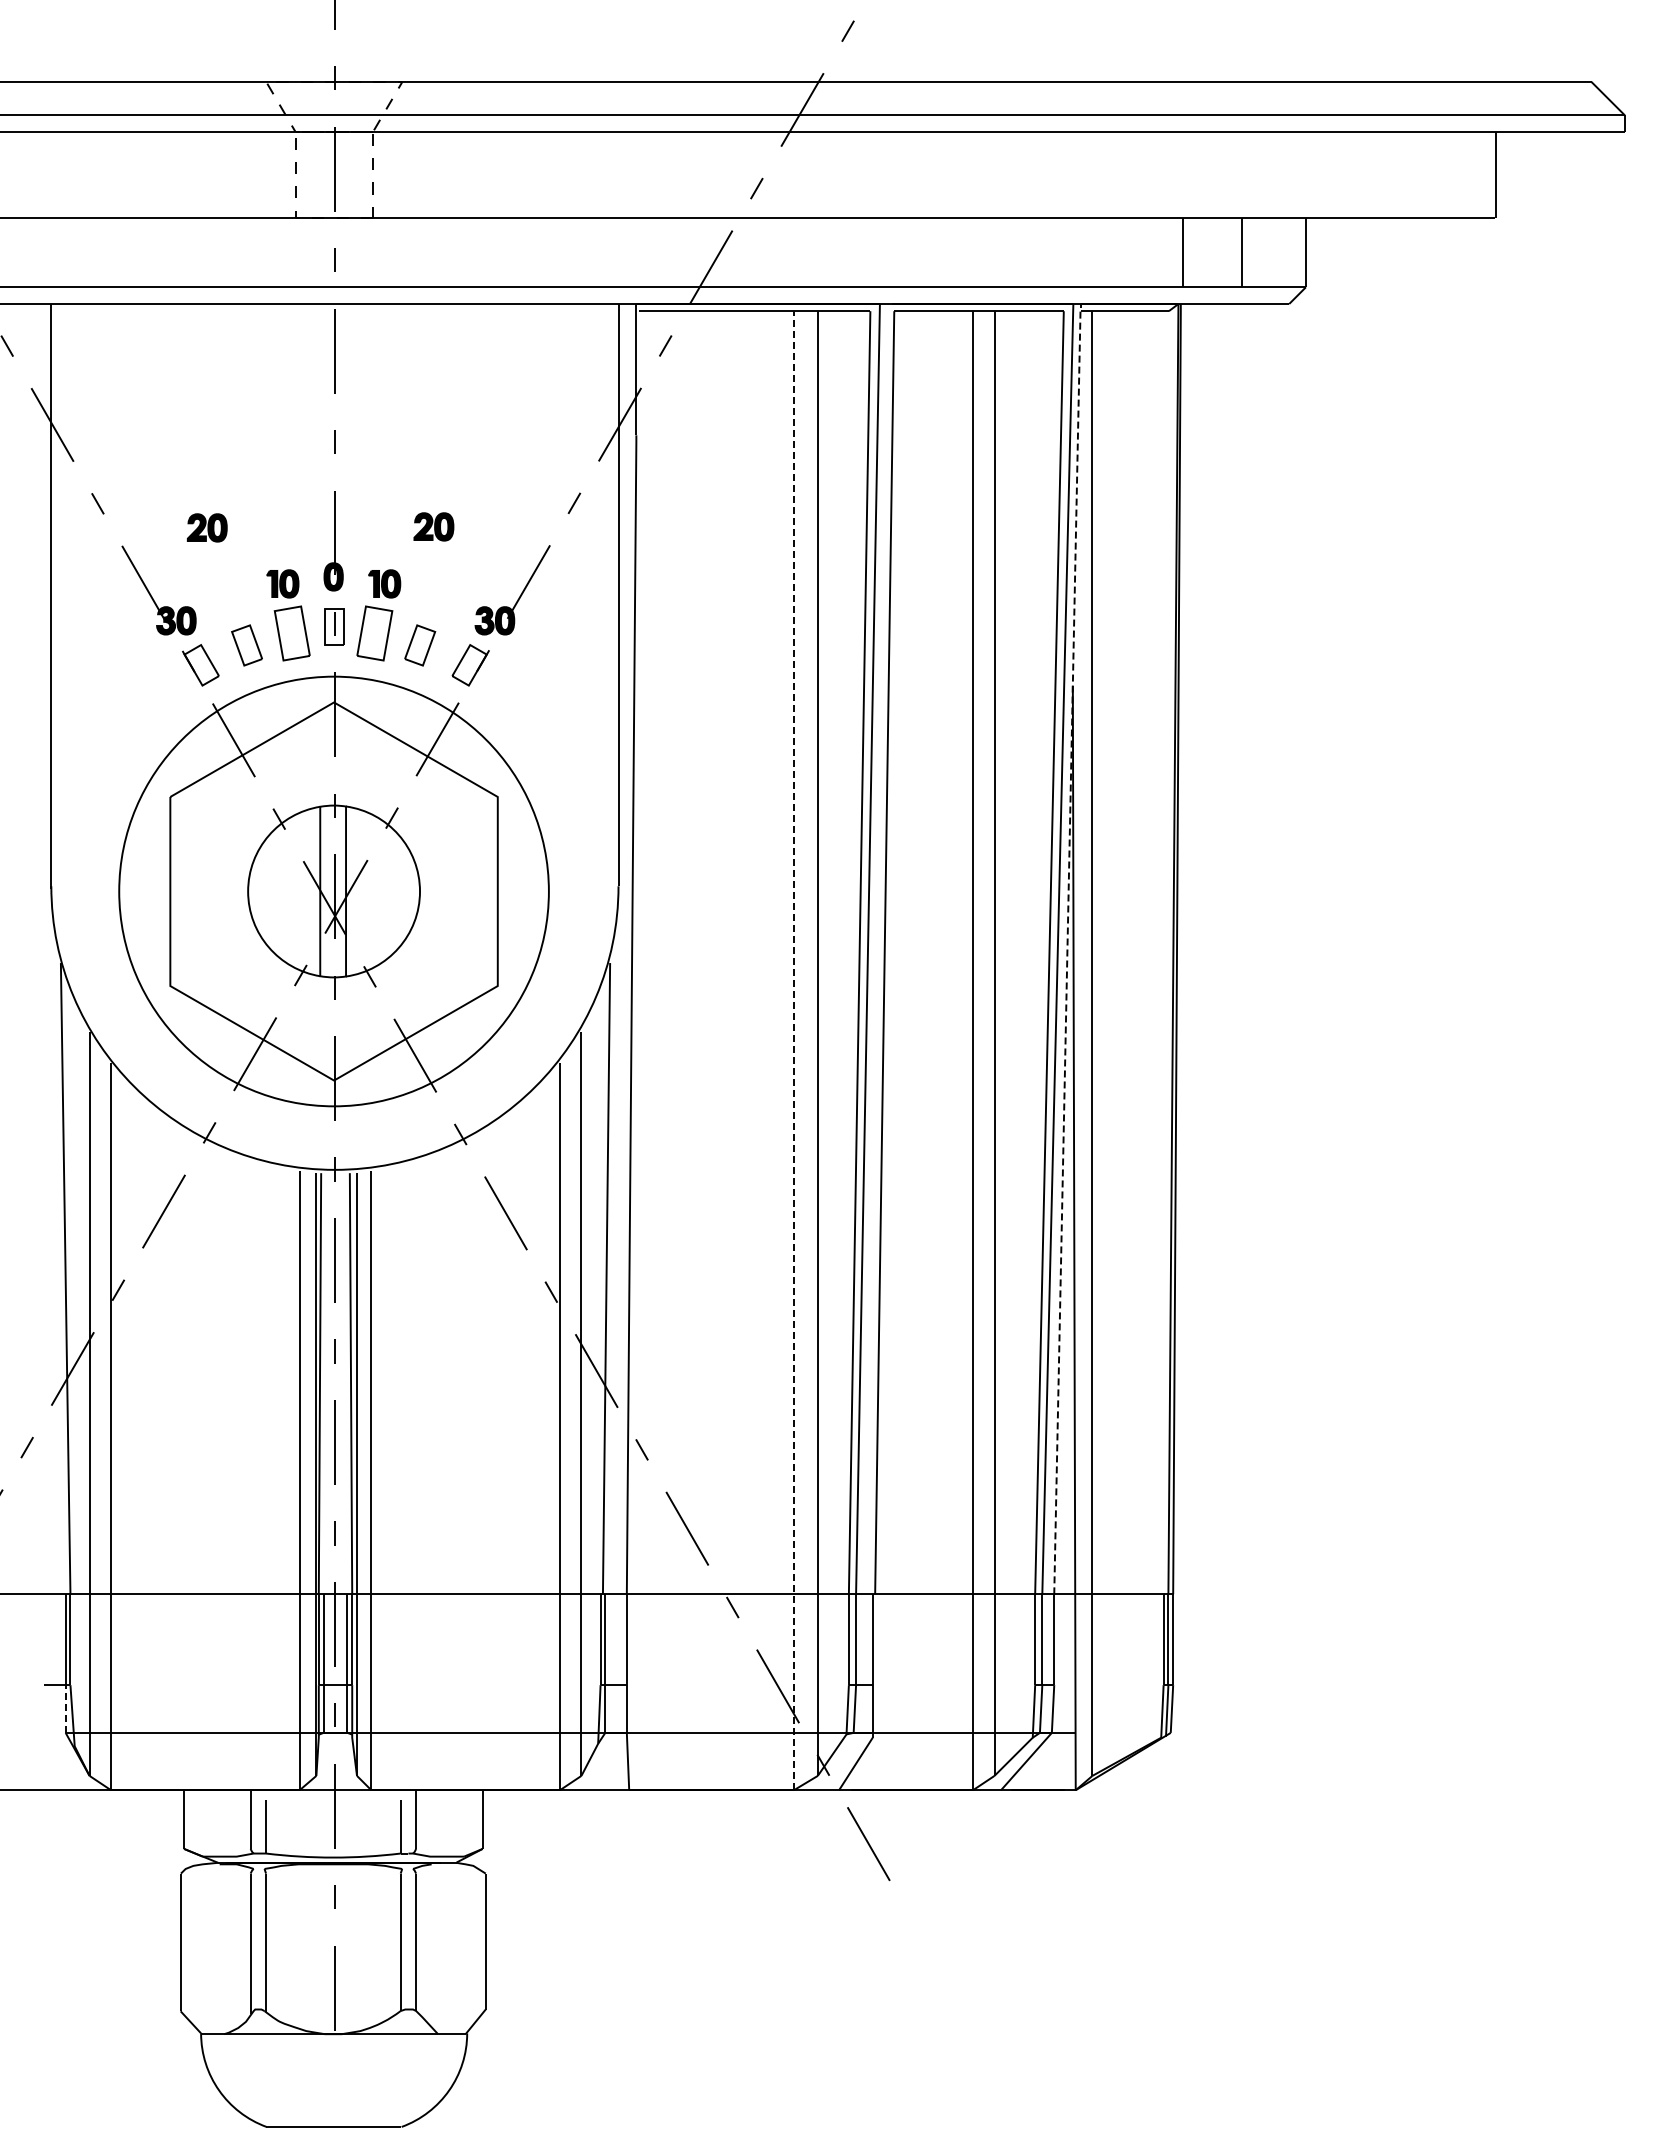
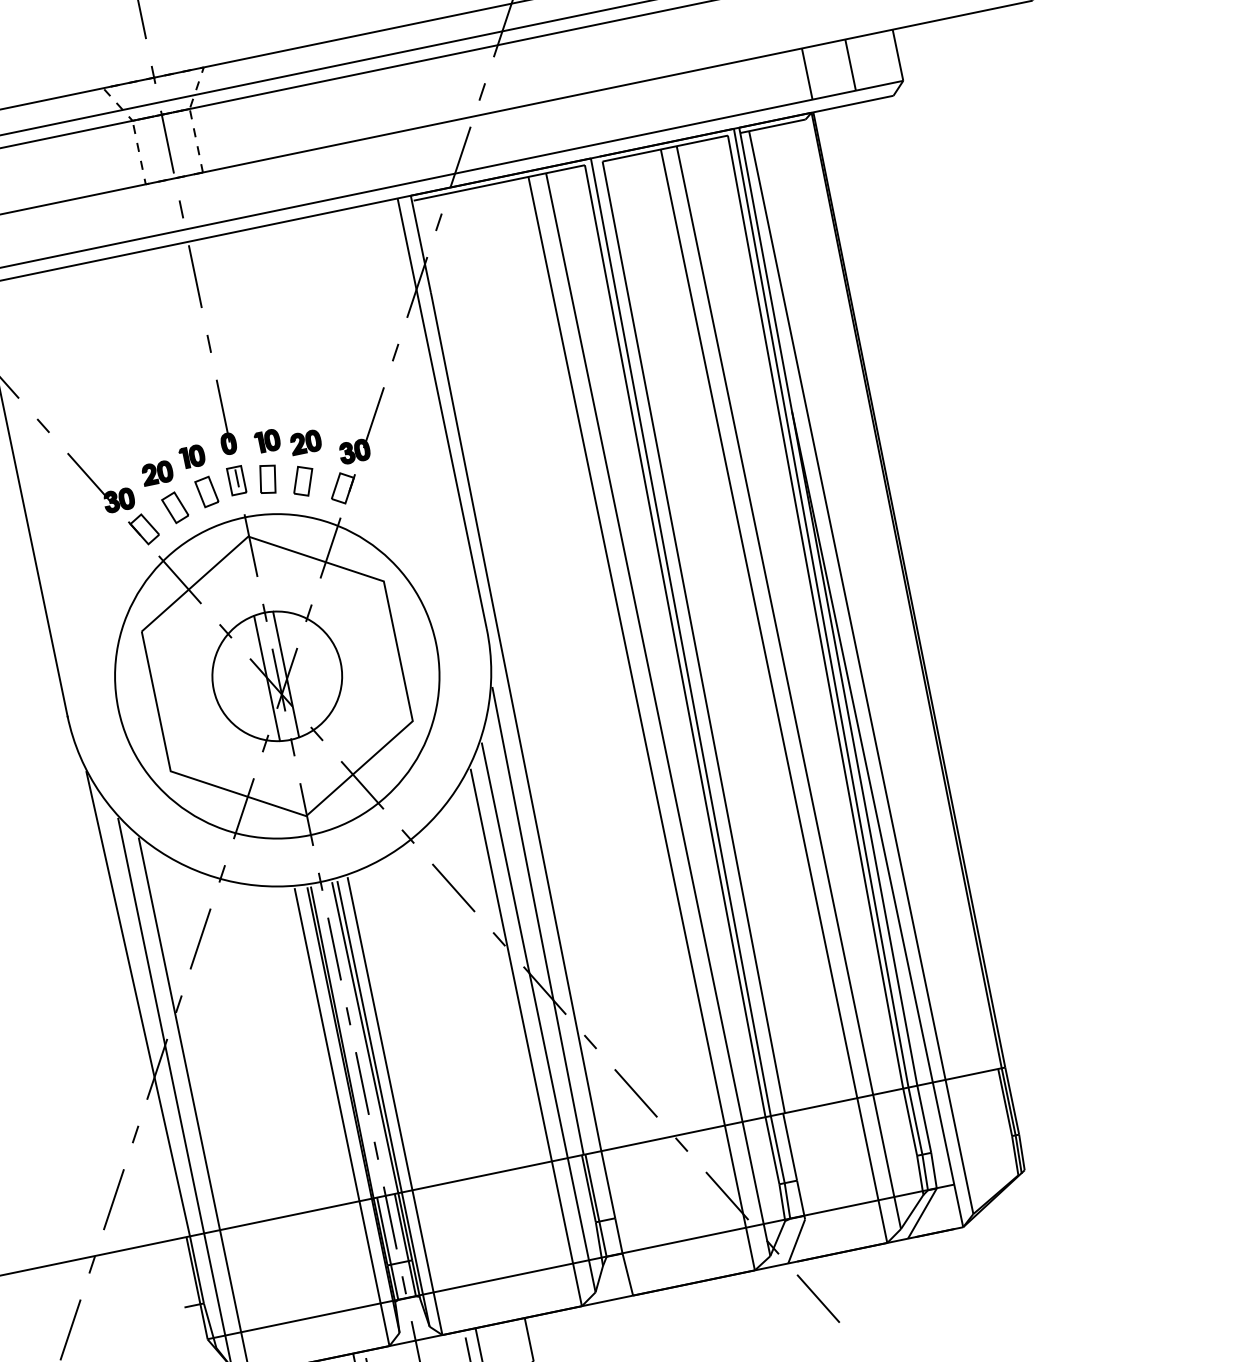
part: (433, 526) -> (305, 442), moved
part: (206, 527) -> (156, 473), moved
part: (292, 633) -> (207, 491), size x0.71
part: (374, 633) -> (267, 479), size x0.71
line: (1067, 947) -> (828, 605), dashed -> solid
line: (793, 1050) -> (641, 723), dashed -> solid
line: (65, 1709) -> (203, 1322), dashed -> solid

